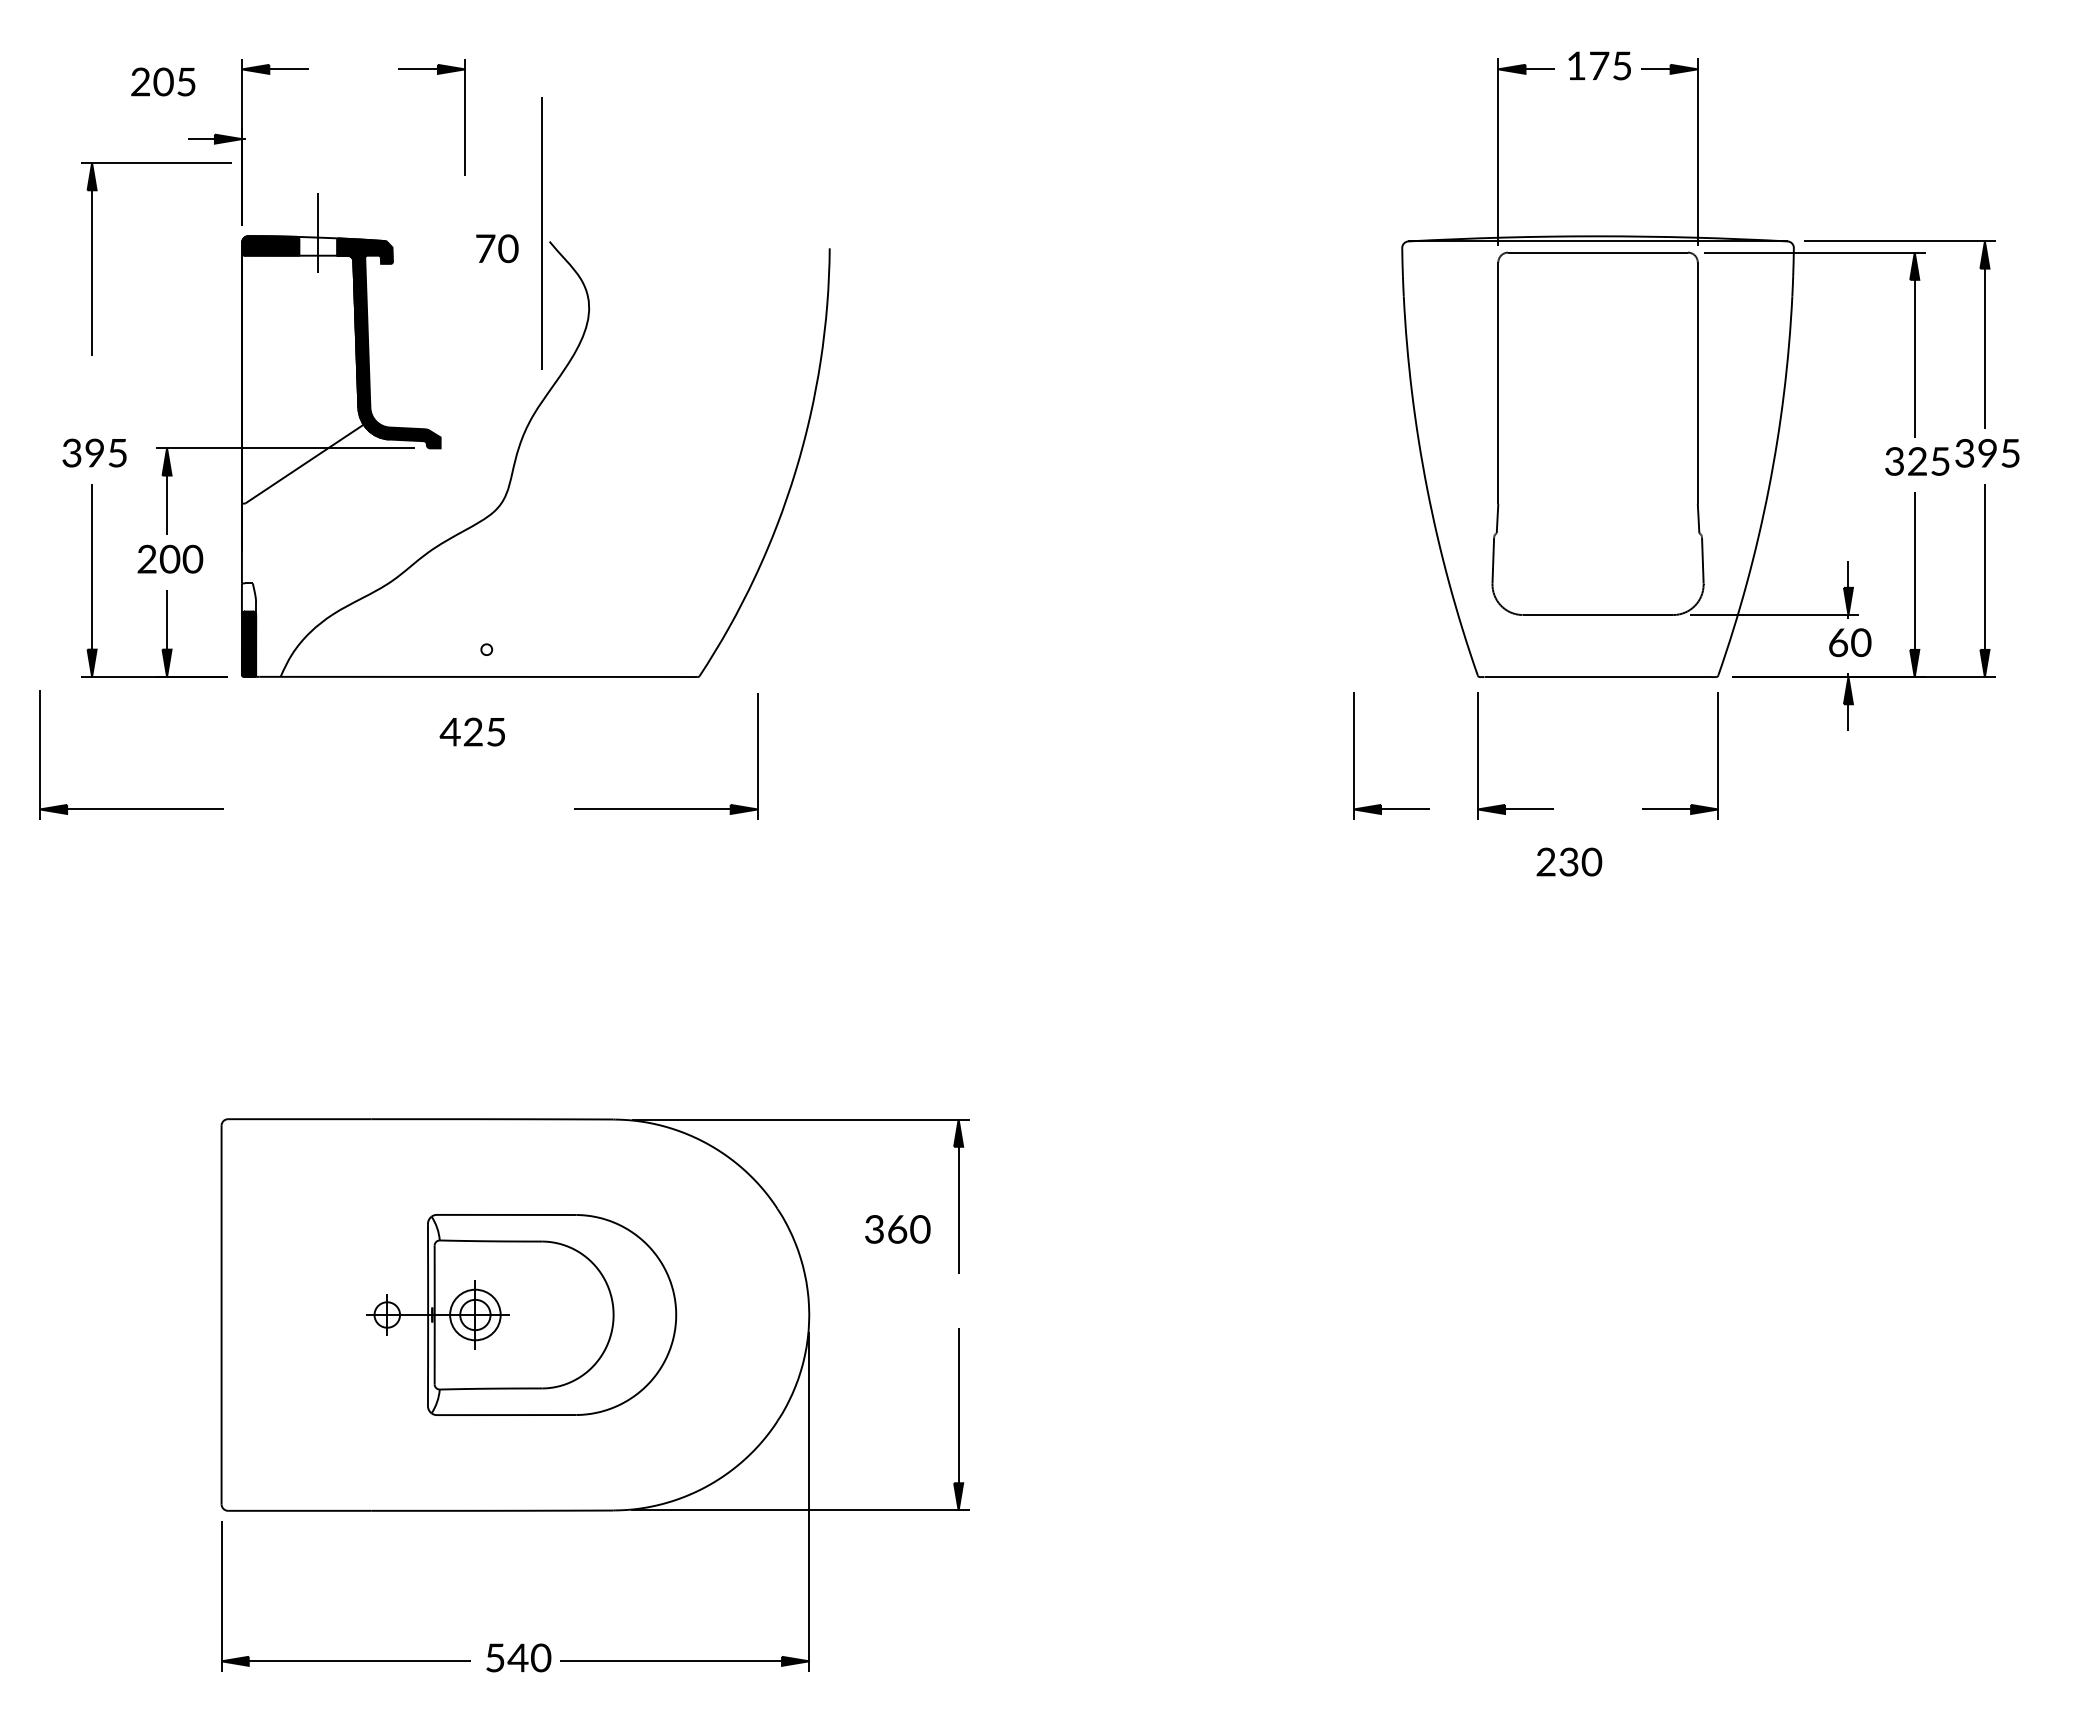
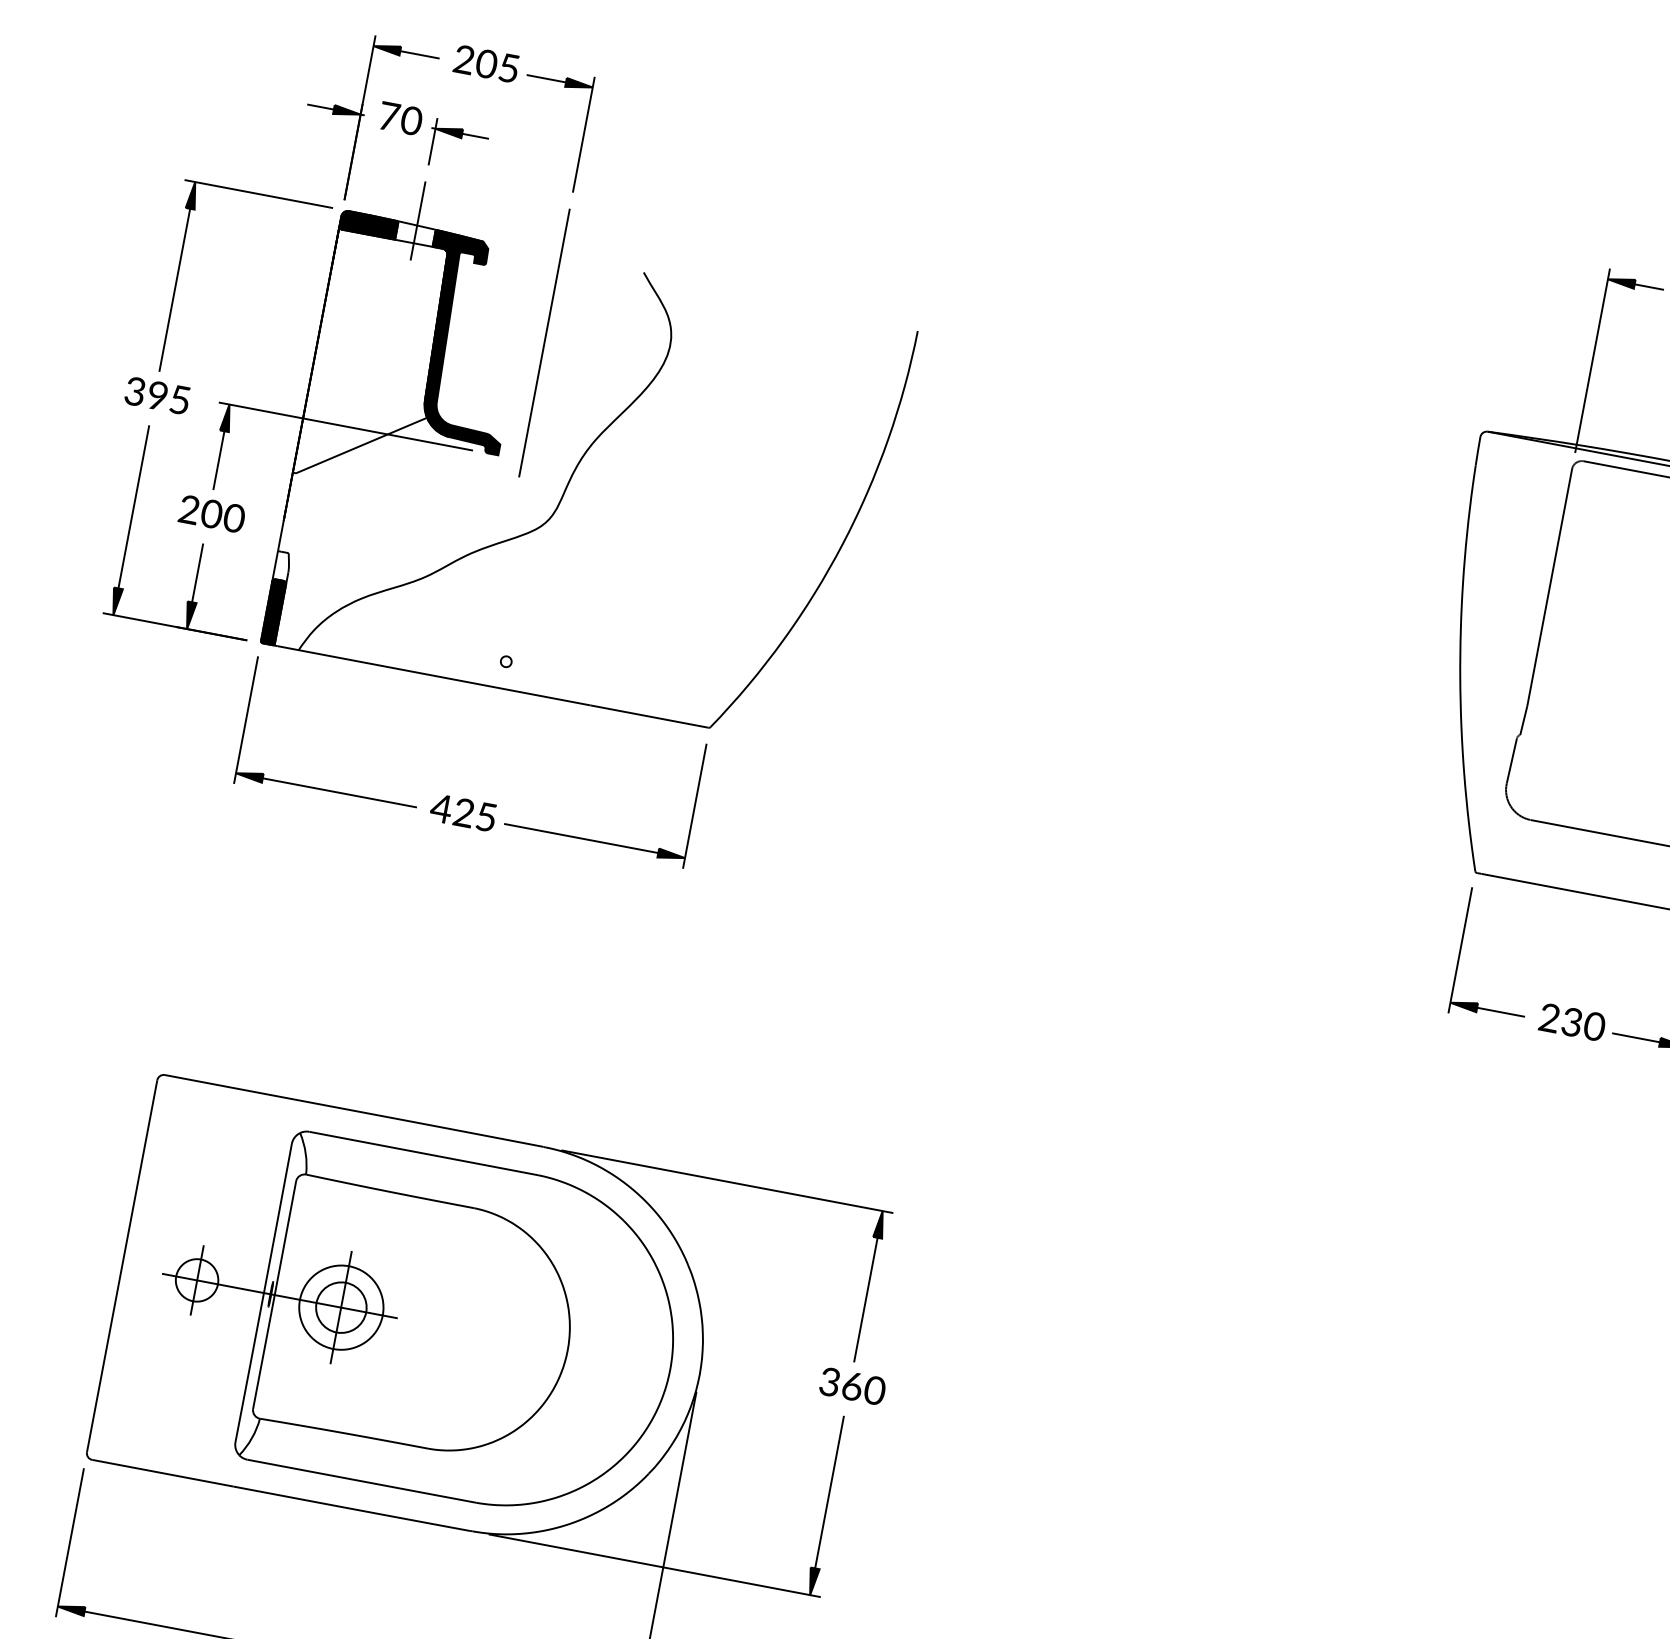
text: (163, 81) -> (486, 63), moved
part: (343, 144) -> (459, 138), added
line: (541, 233) -> (543, 342), moved
text: (497, 248) -> (401, 118), moved
part: (92, 258) -> (177, 275), moved
text: (471, 731) -> (462, 811), moved
part: (1354, 755) -> (1339, 926), removed
part: (131, 808) -> (326, 789), moved
part: (666, 808) -> (595, 840), moved
text: (1569, 861) -> (1572, 1021), moved
text: (897, 1229) -> (852, 1386), moved
part: (521, 1314) -> (416, 1321), size x1.67

